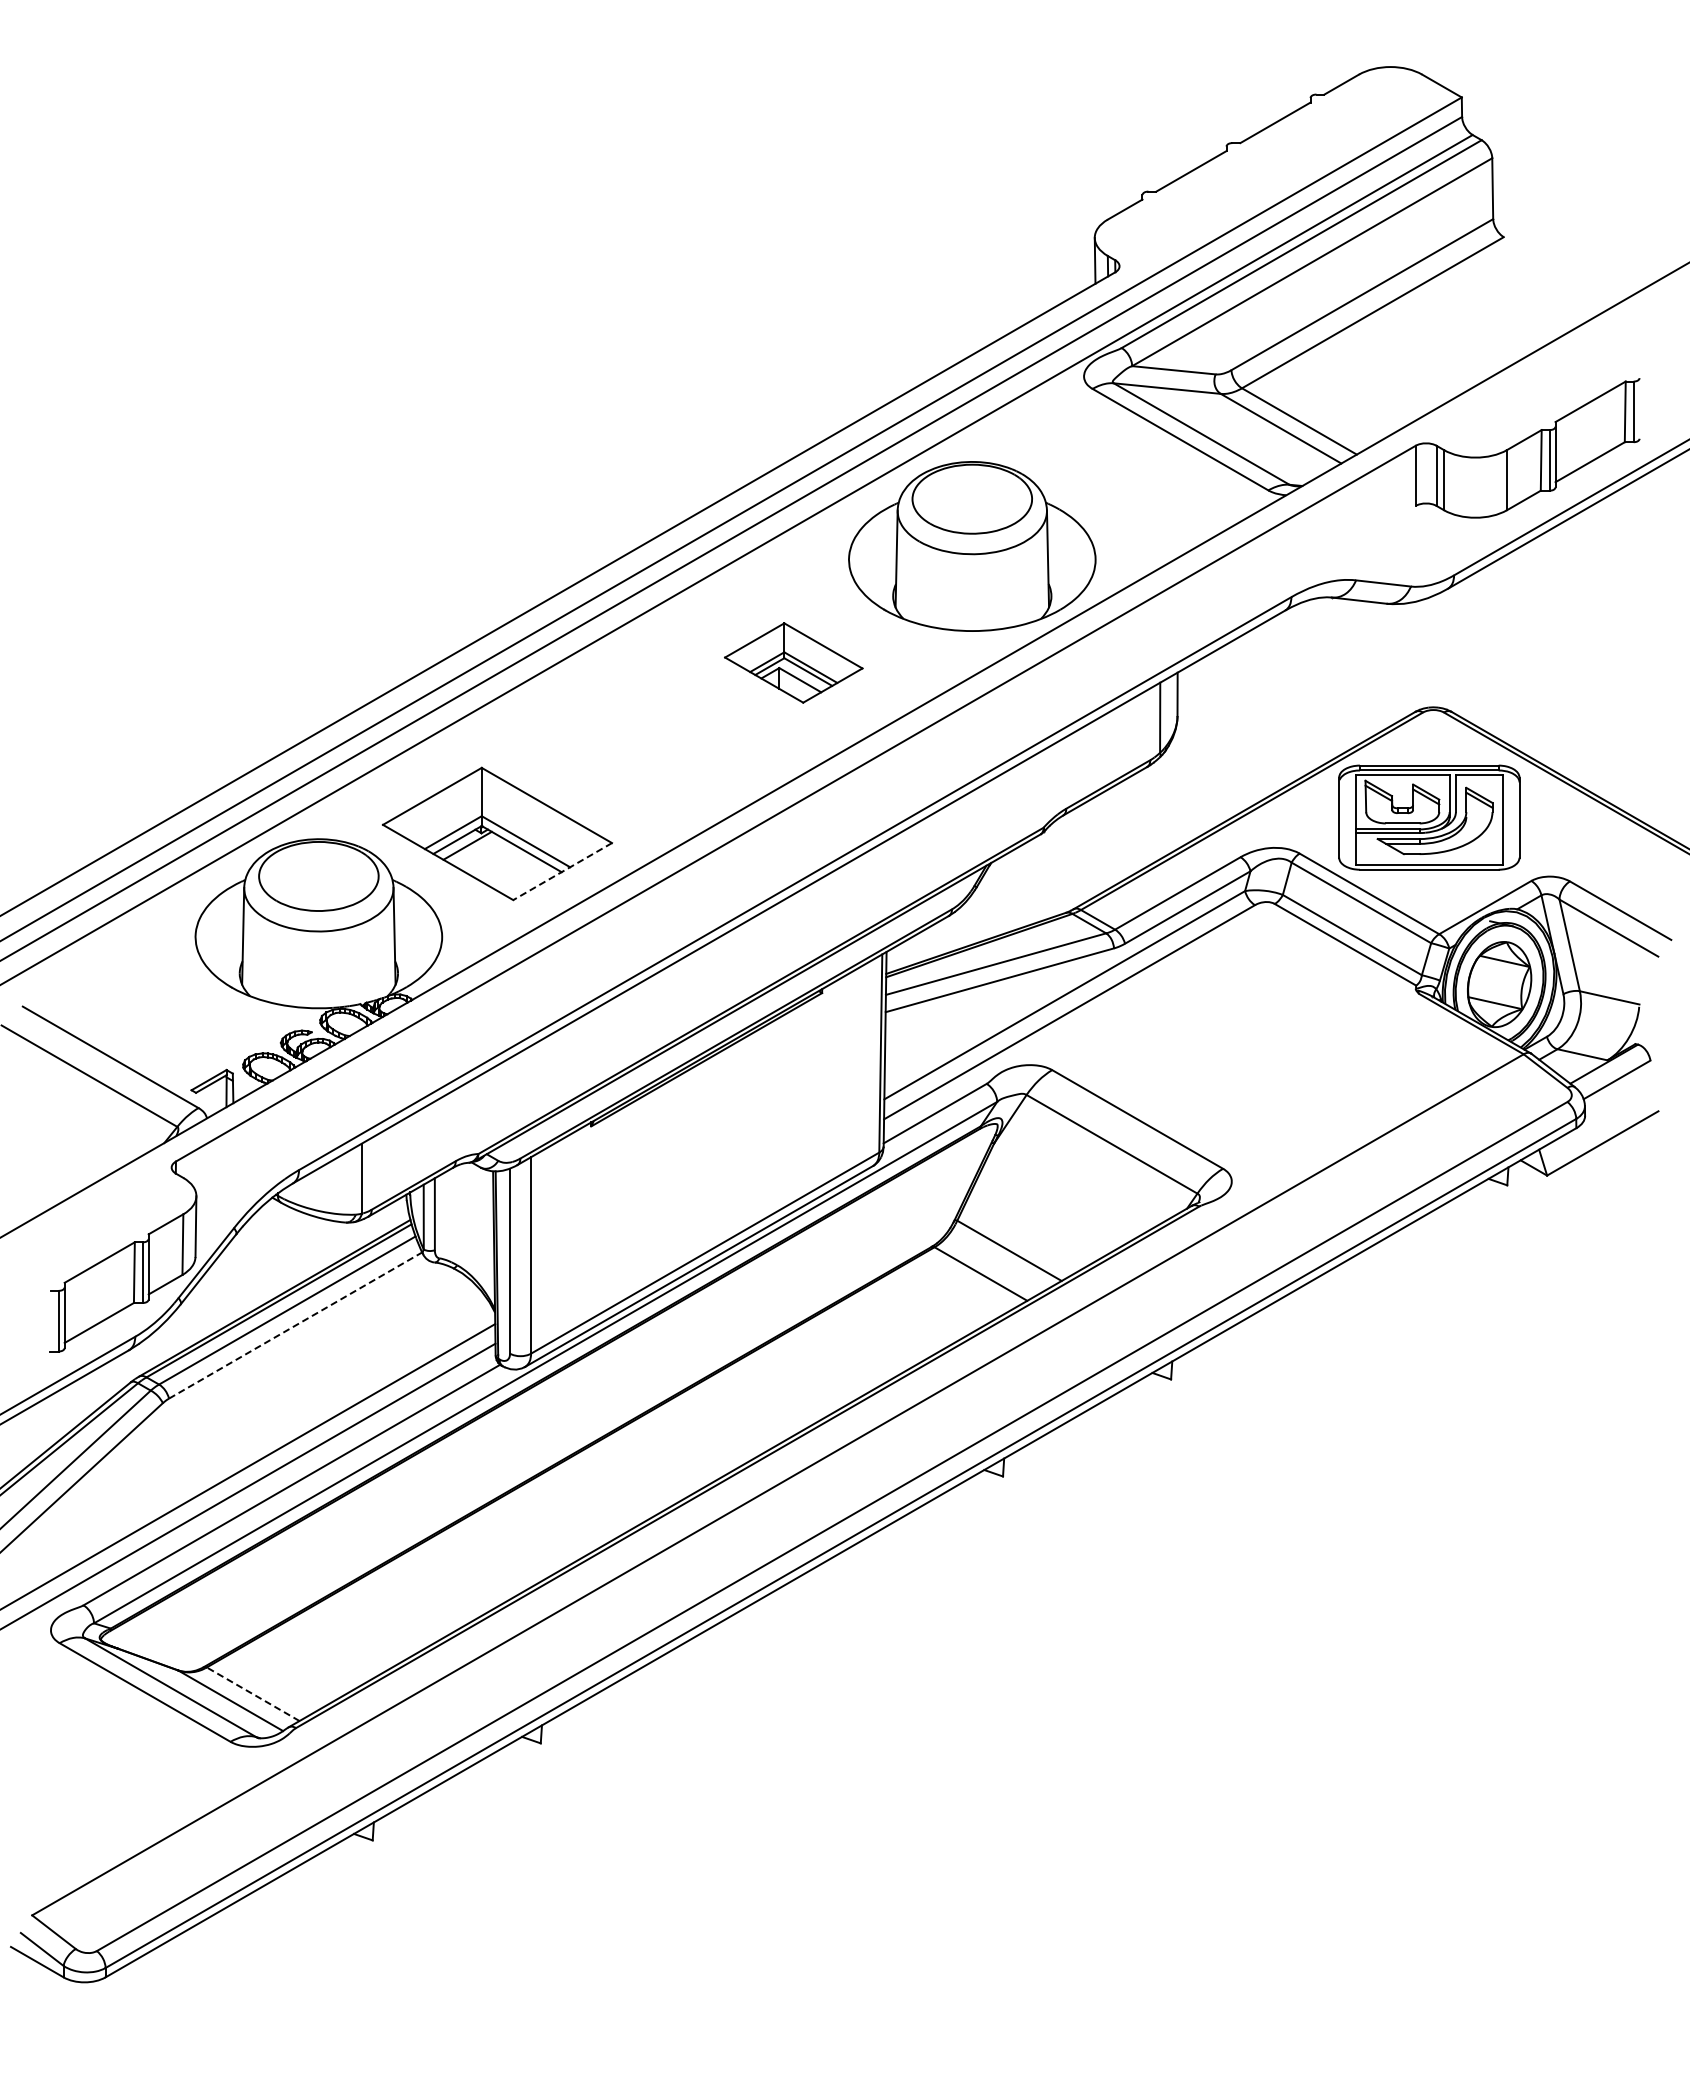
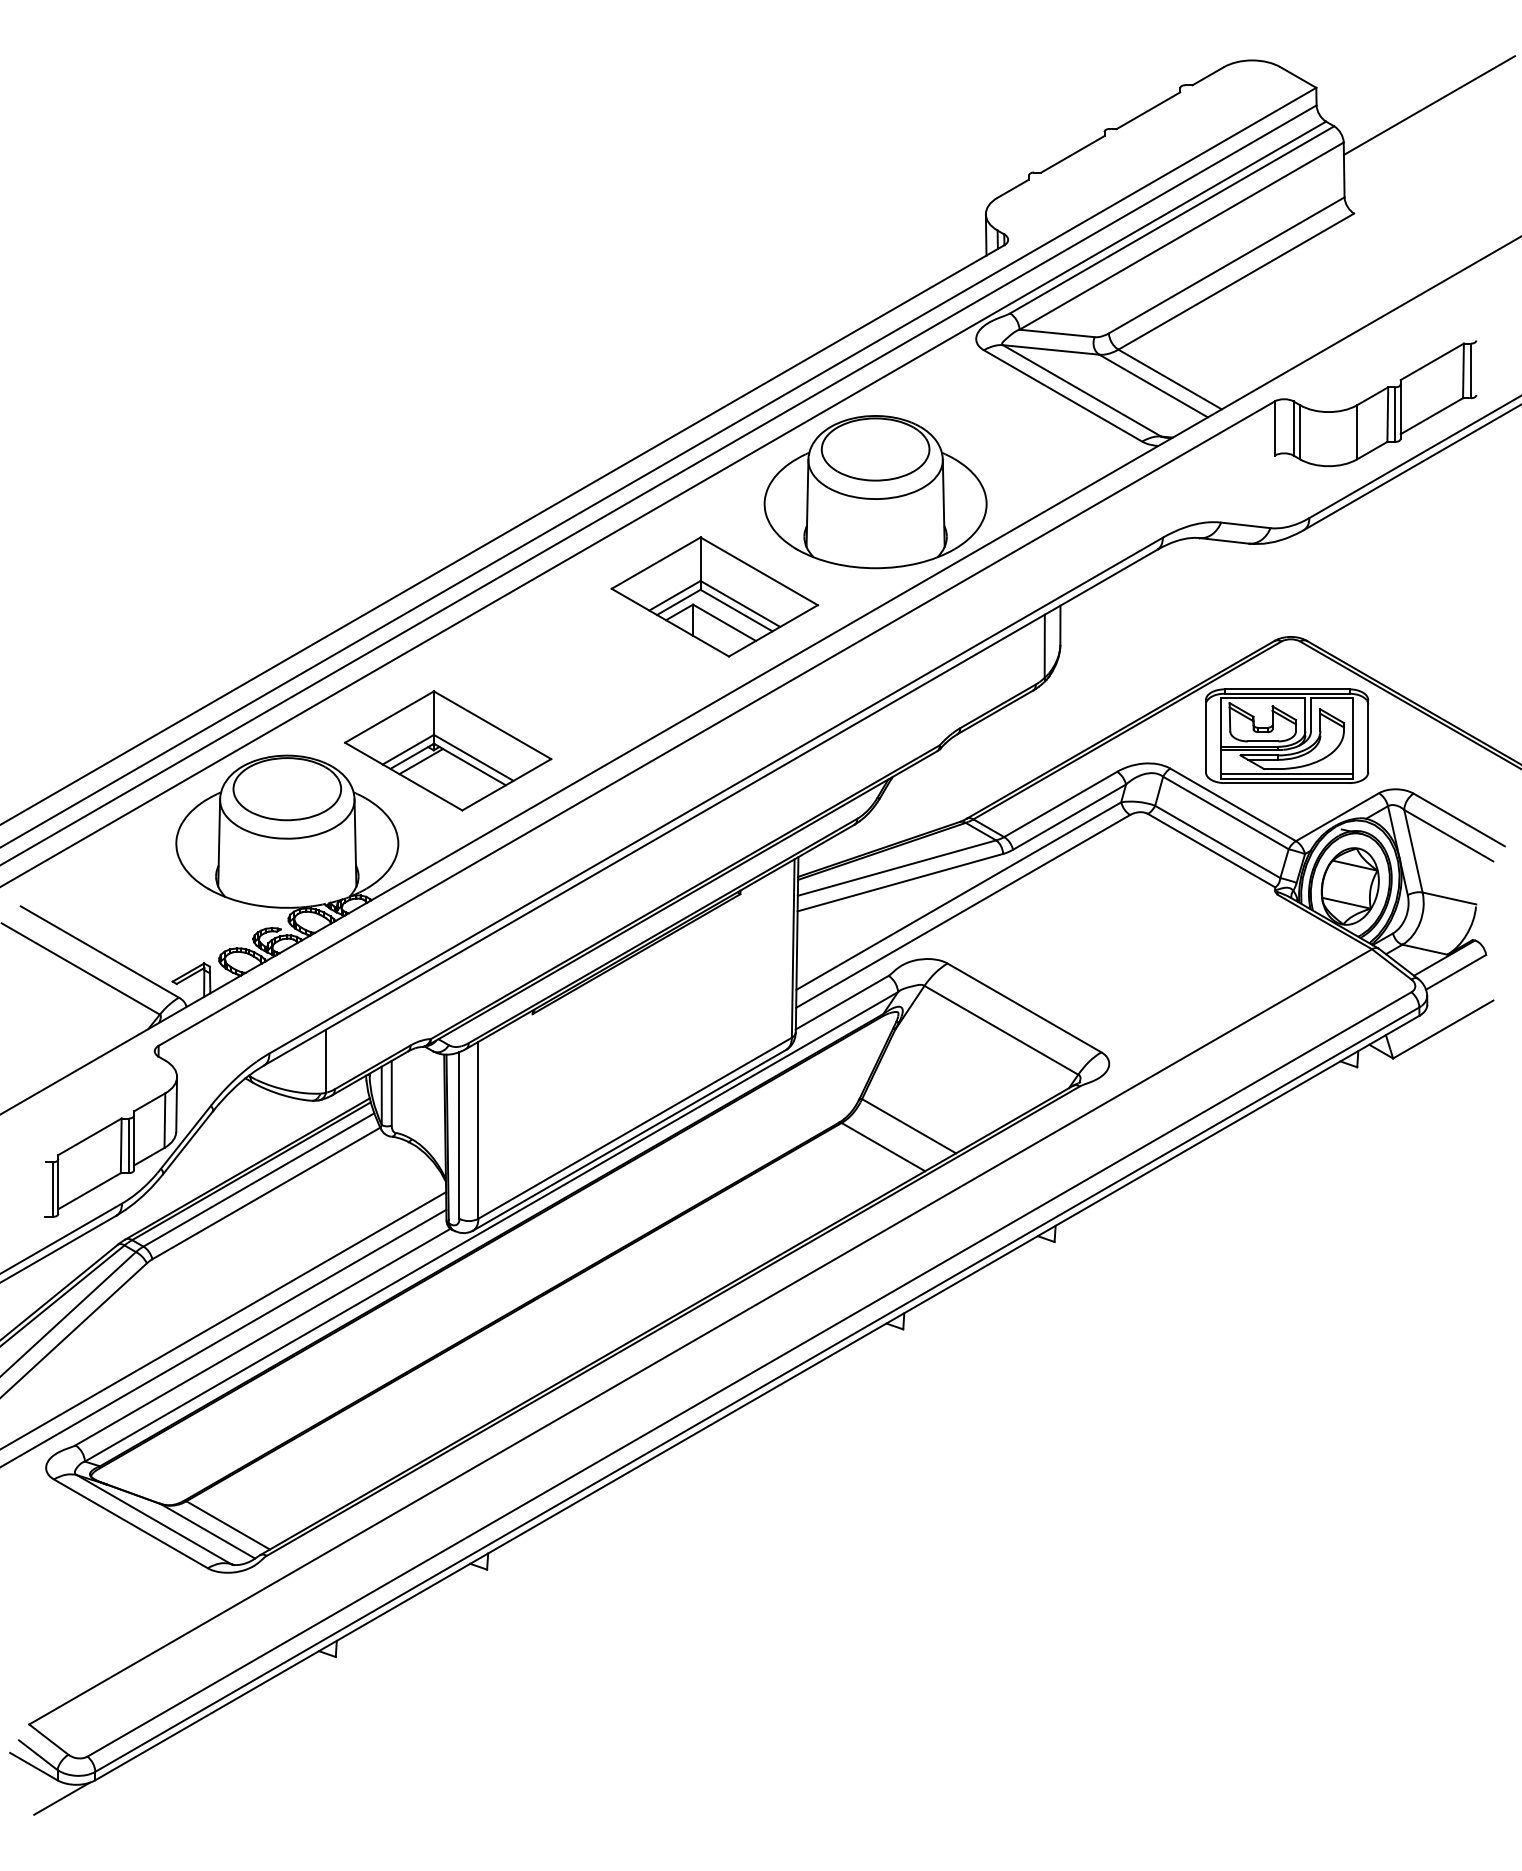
line: (1587, 117) -> (1429, 105), added
part: (793, 662) -> (714, 596), size x1.67
line: (1428, 860) -> (1286, 774), added
line: (562, 871) -> (506, 784), dashed -> solid
line: (295, 1325) -> (266, 1193), dashed -> solid
line: (253, 1694) -> (228, 1525), dashed -> solid
line: (68, 1997) -> (61, 1798), added

